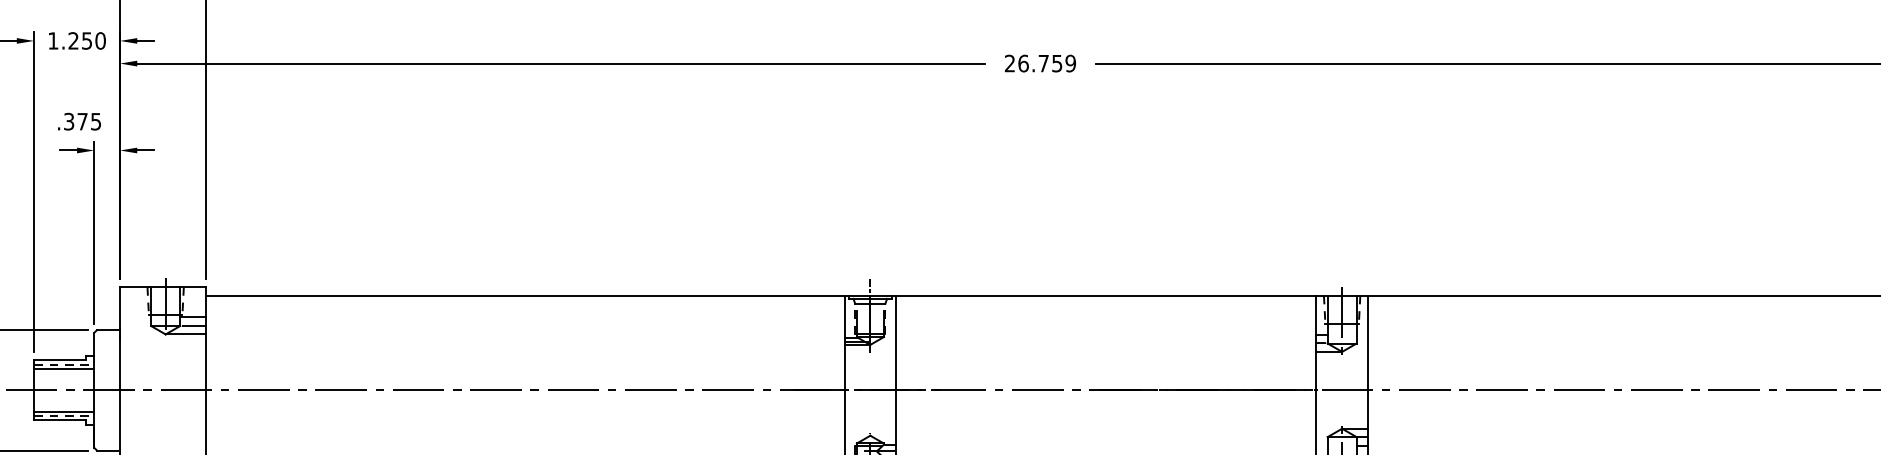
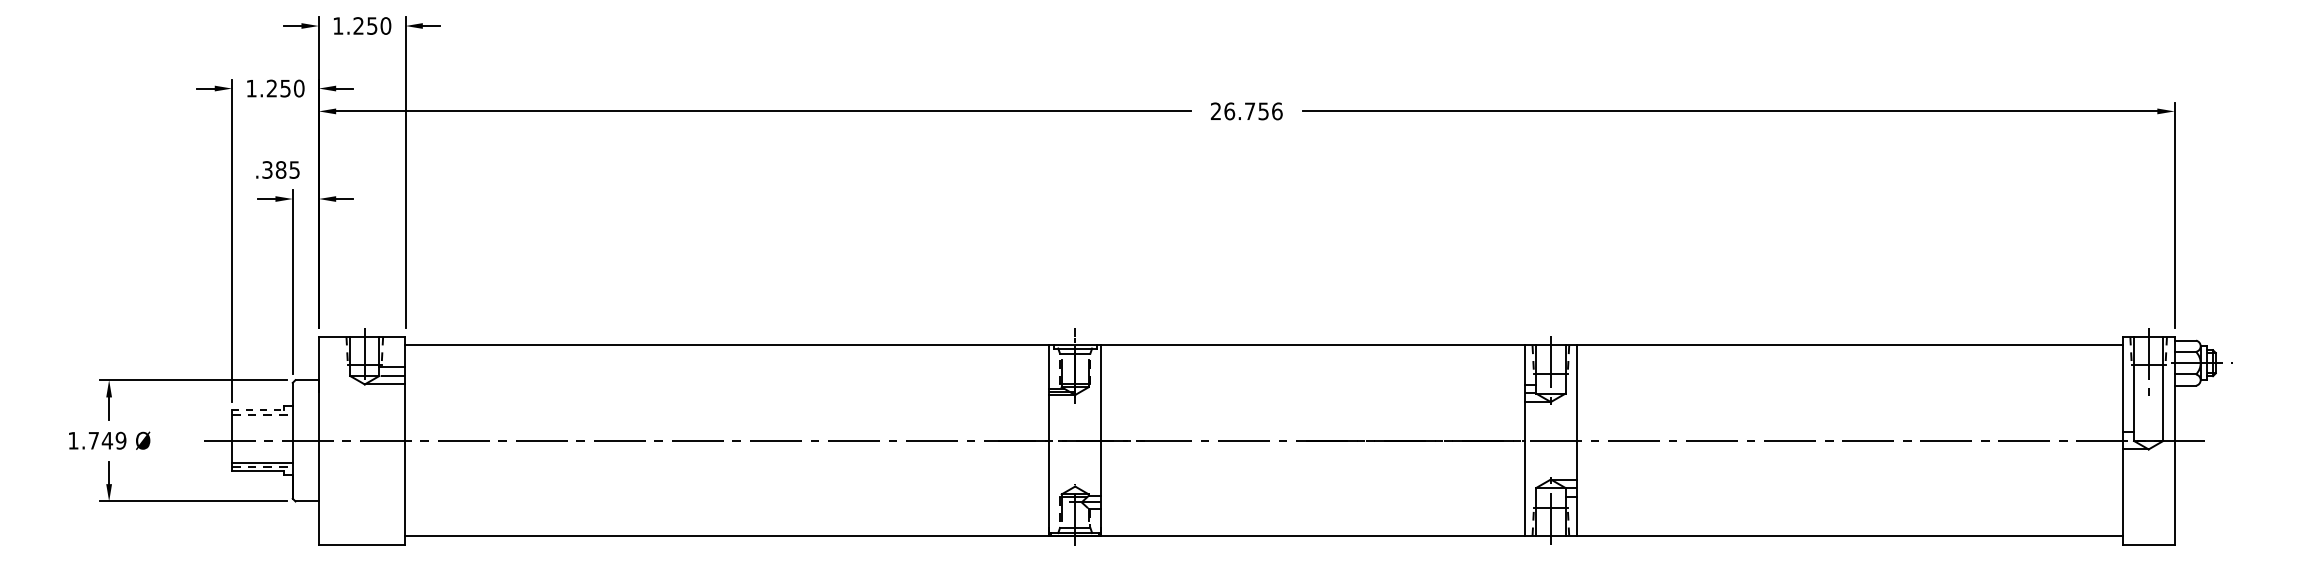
text: (1070, 63) -> (1277, 111), 26.759 -> 26.756
text: (82, 121) -> (280, 169), .375 -> .385
line: (60, 360) -> (258, 410), solid -> dashed
line: (64, 369) -> (262, 419), removed

